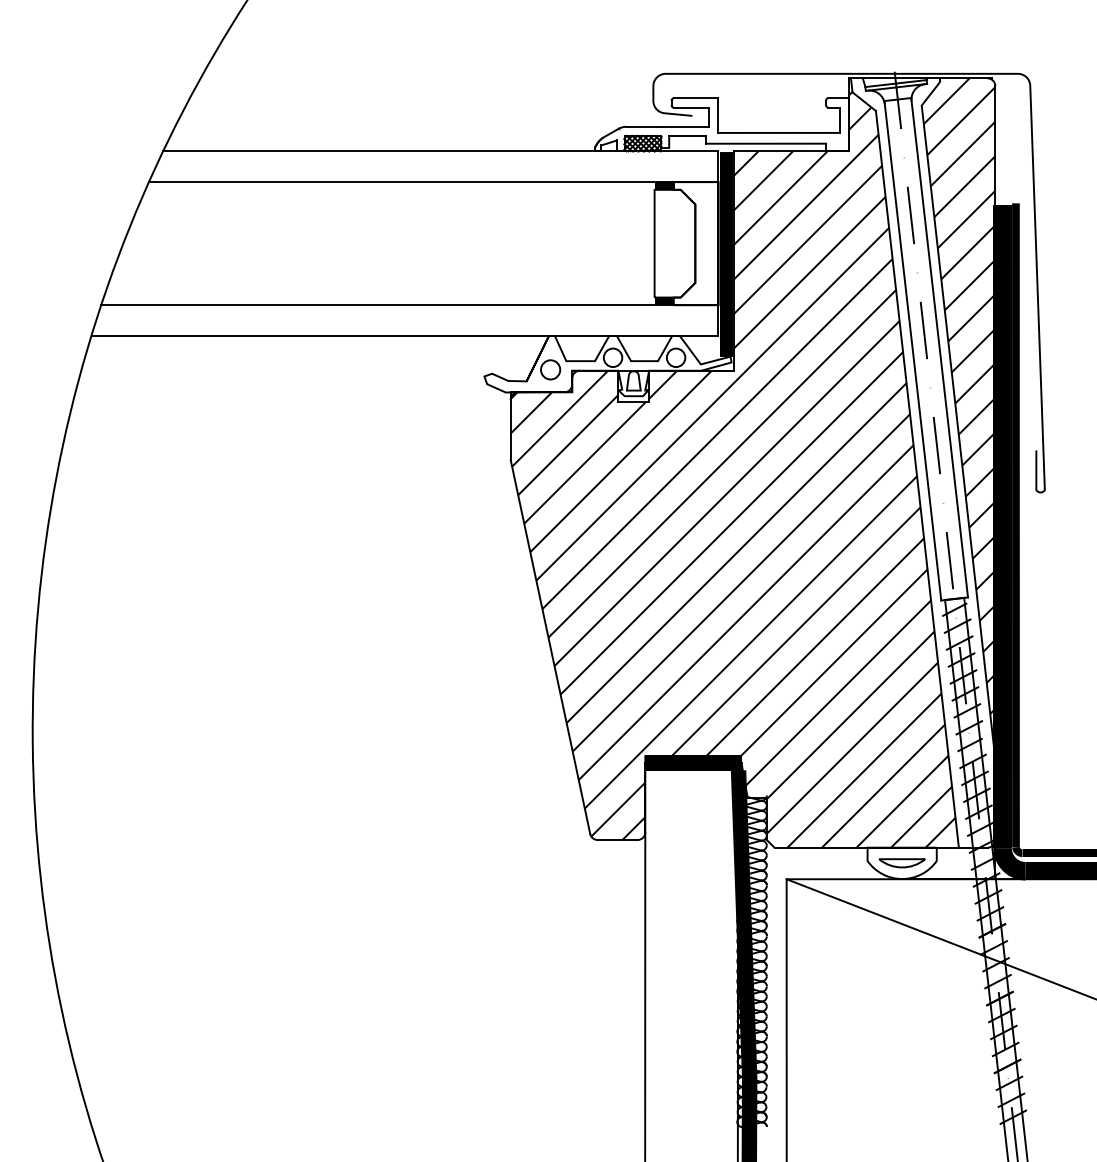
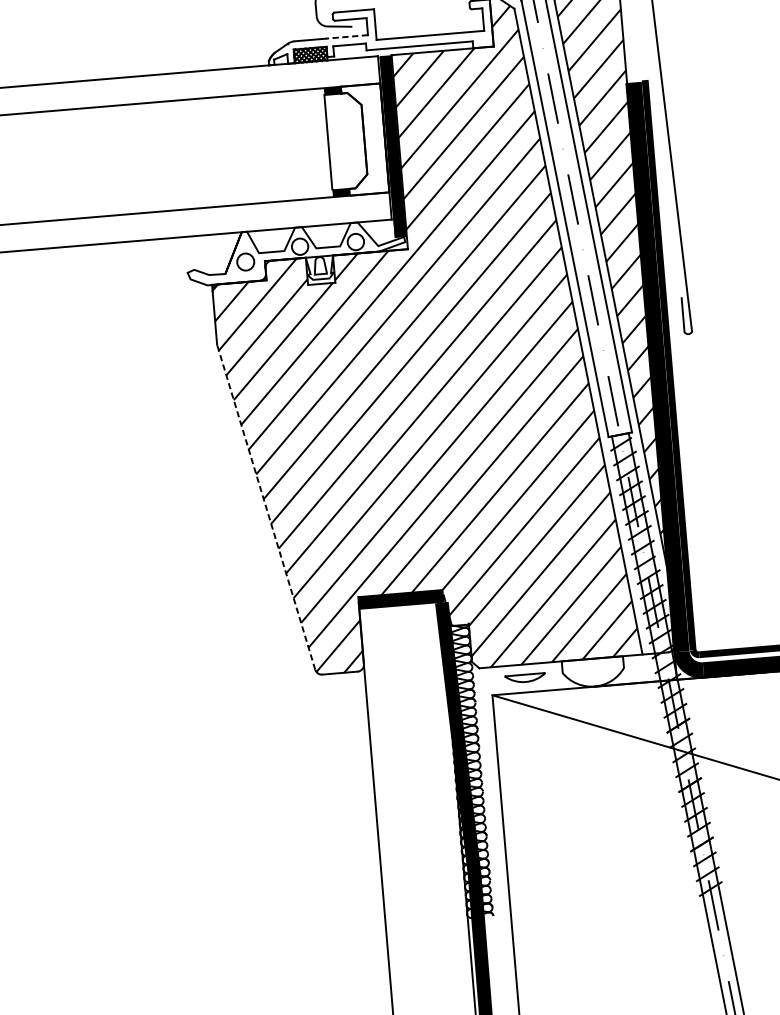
line: (685, 126) -> (347, 36), solid -> dashed
line: (550, 646) -> (266, 506), solid -> dashed
part: (901, 863) -> (524, 678), moved

